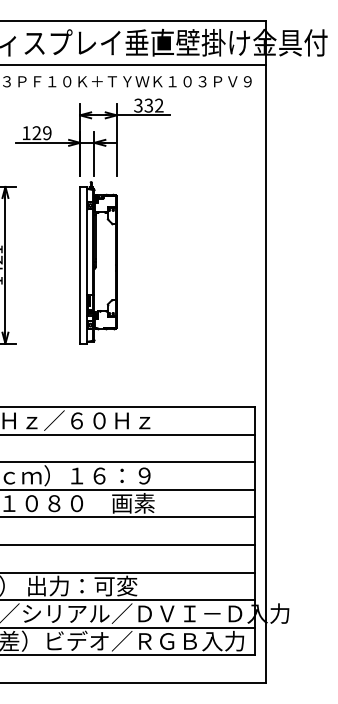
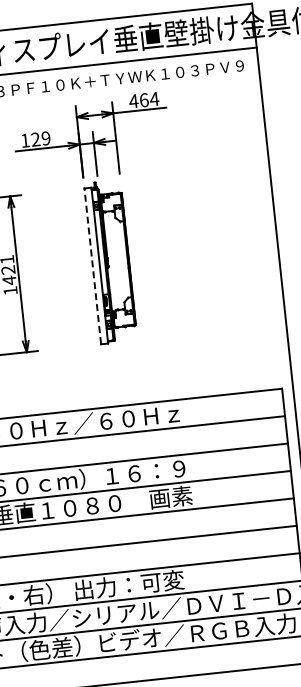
text: (148, 105) -> (143, 100), 332 -> 464
line: (80, 265) -> (93, 266), solid -> dashed

